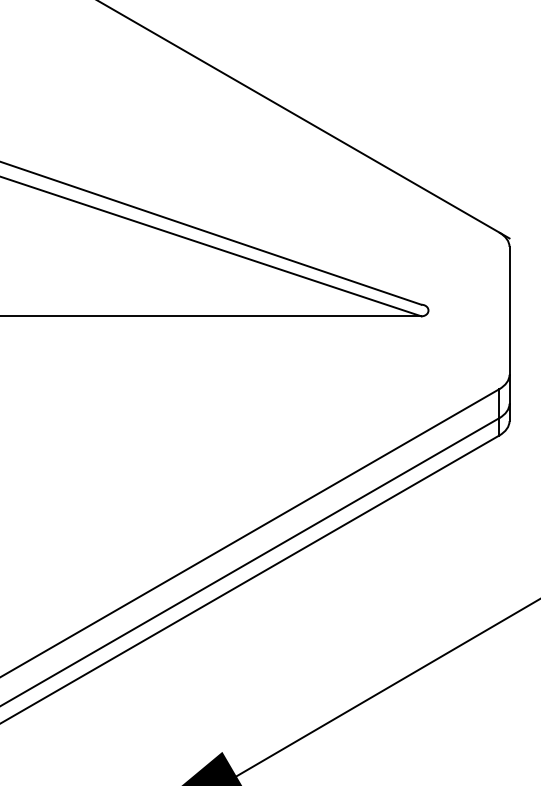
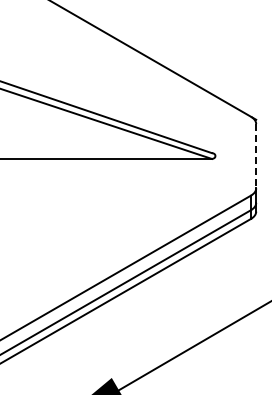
line: (510, 311) -> (256, 156), solid -> dashed

